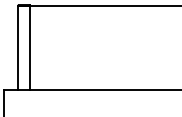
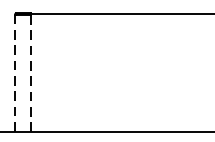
line: (18, 47) -> (15, 72), solid -> dashed
line: (29, 48) -> (31, 73), solid -> dashed

